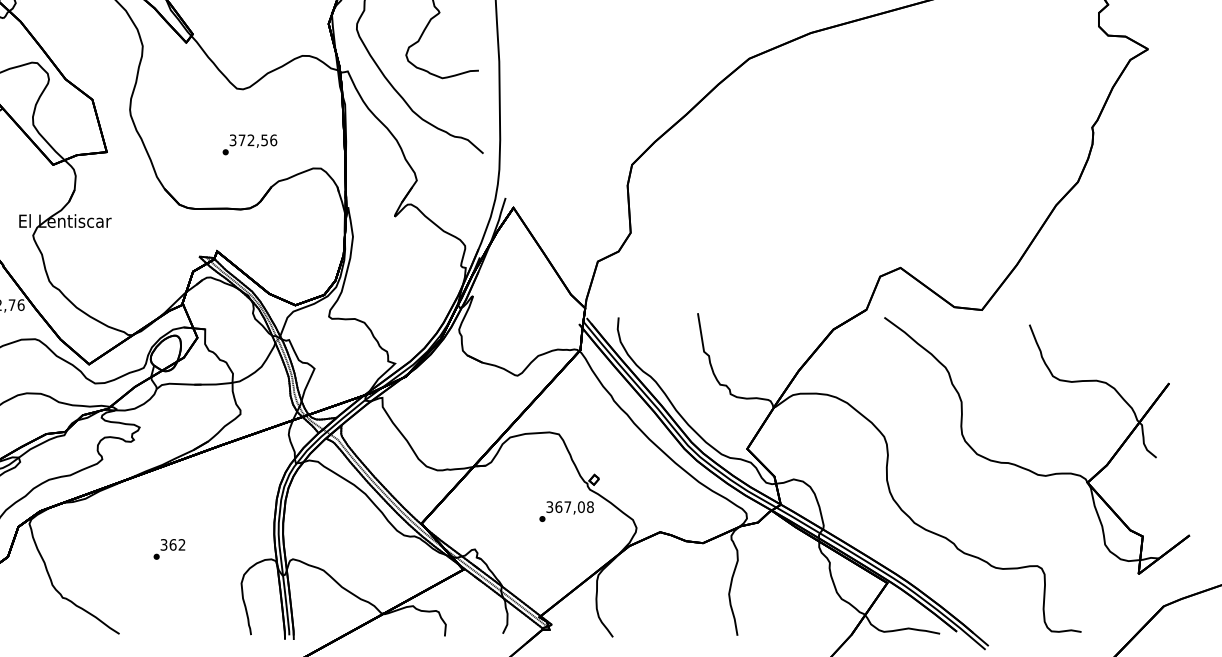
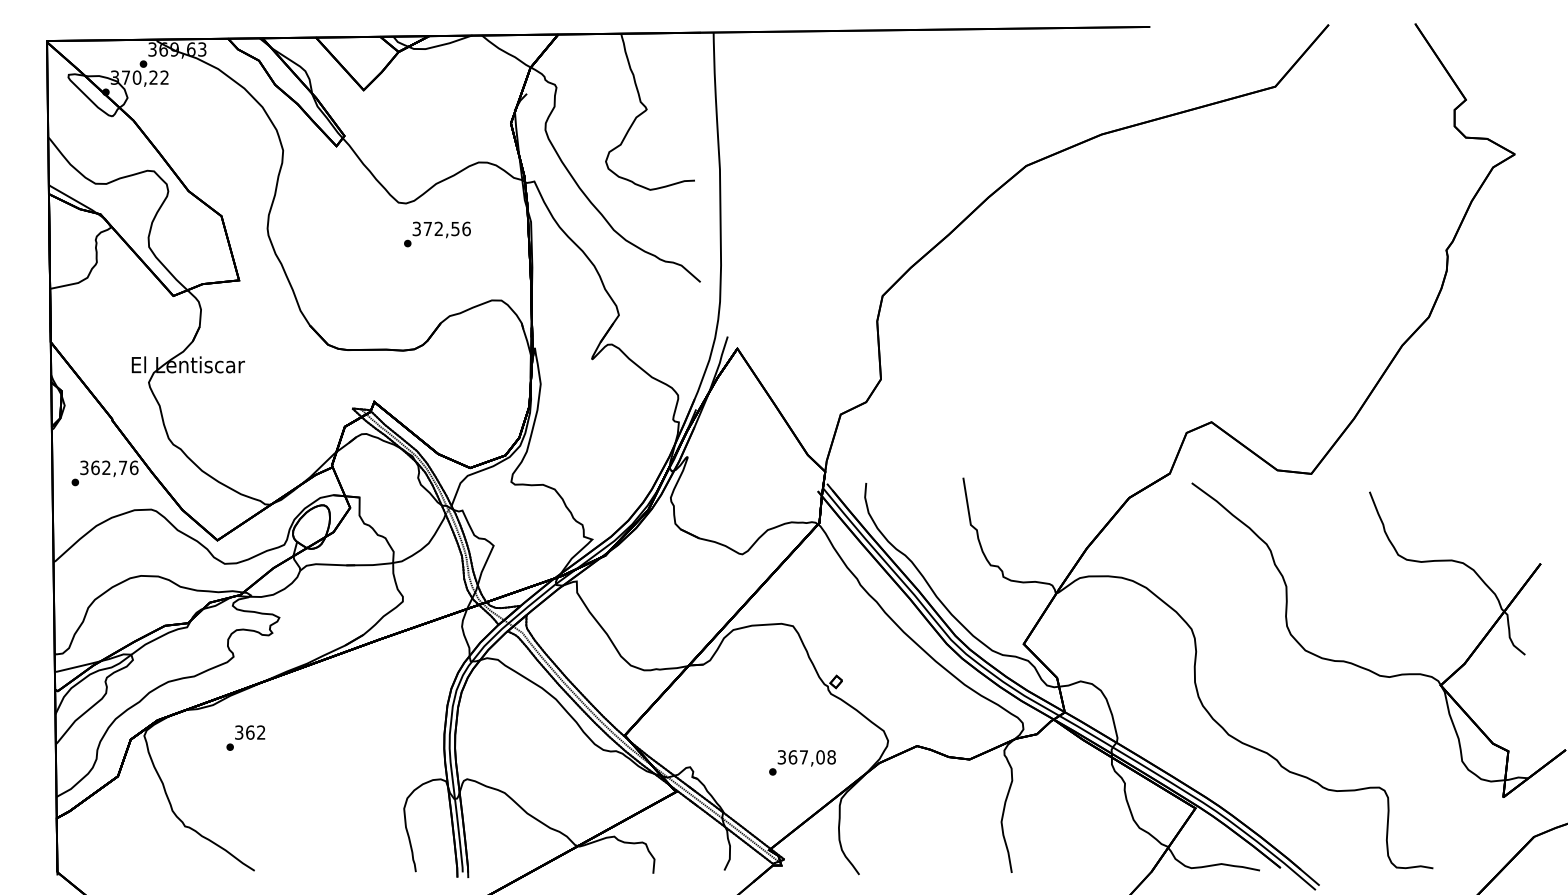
text: (249, 144) -> (437, 234), moved
text: (566, 511) -> (802, 762), moved
text: (169, 548) -> (245, 737), moved

